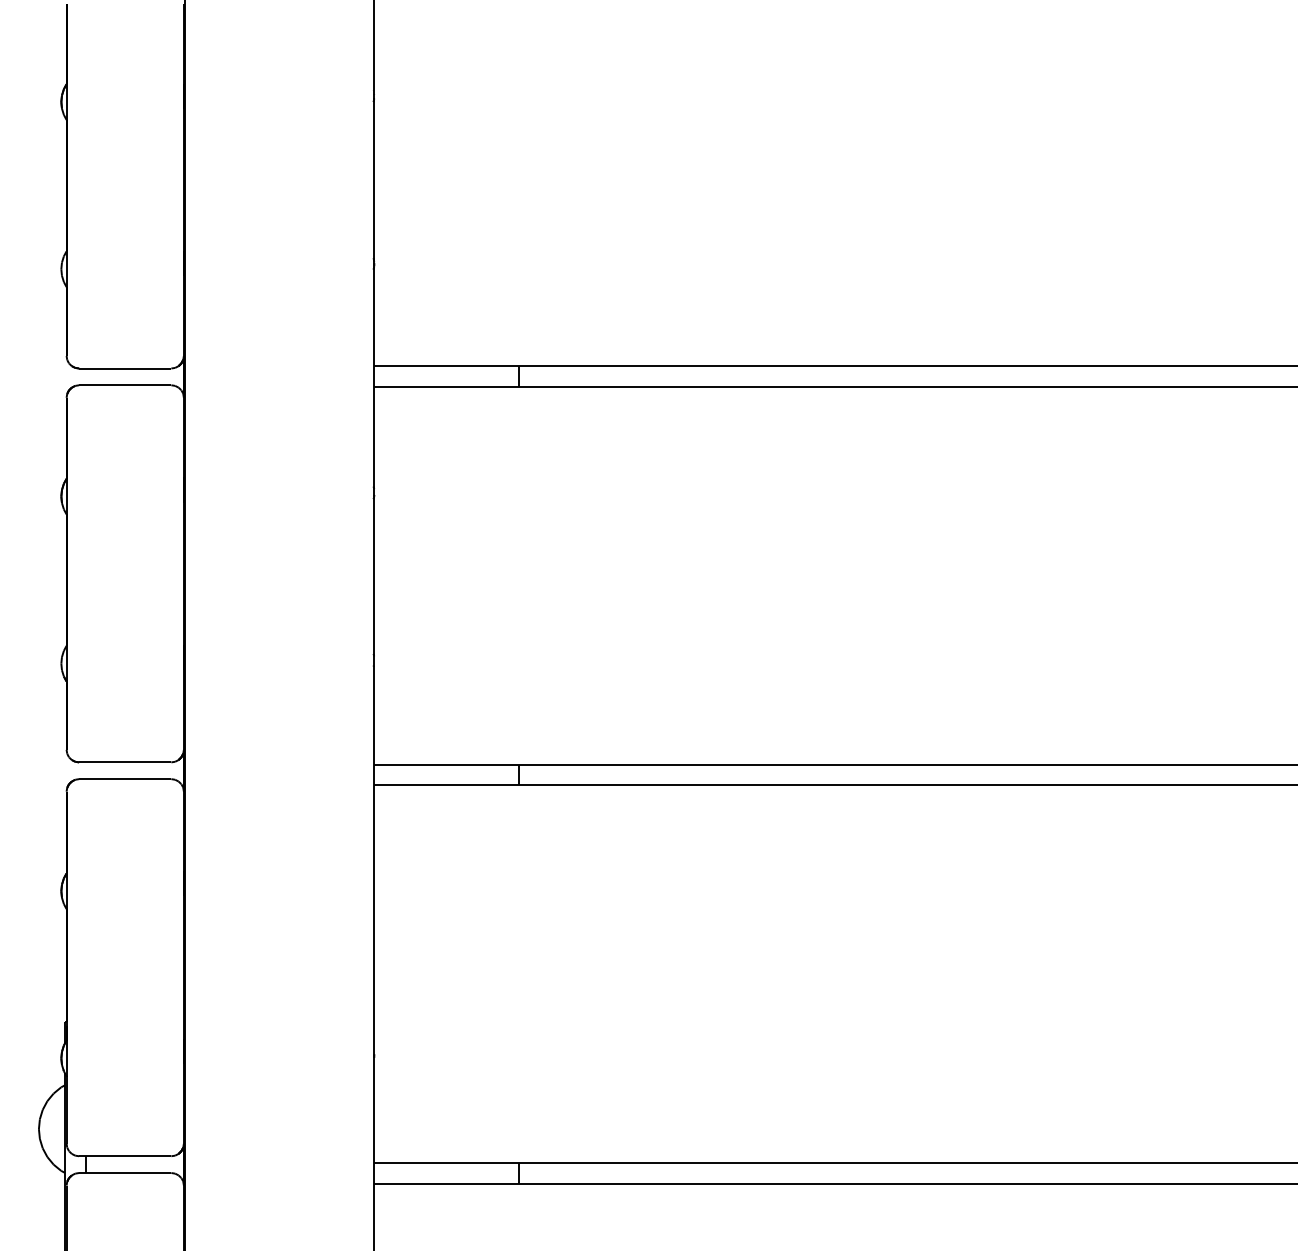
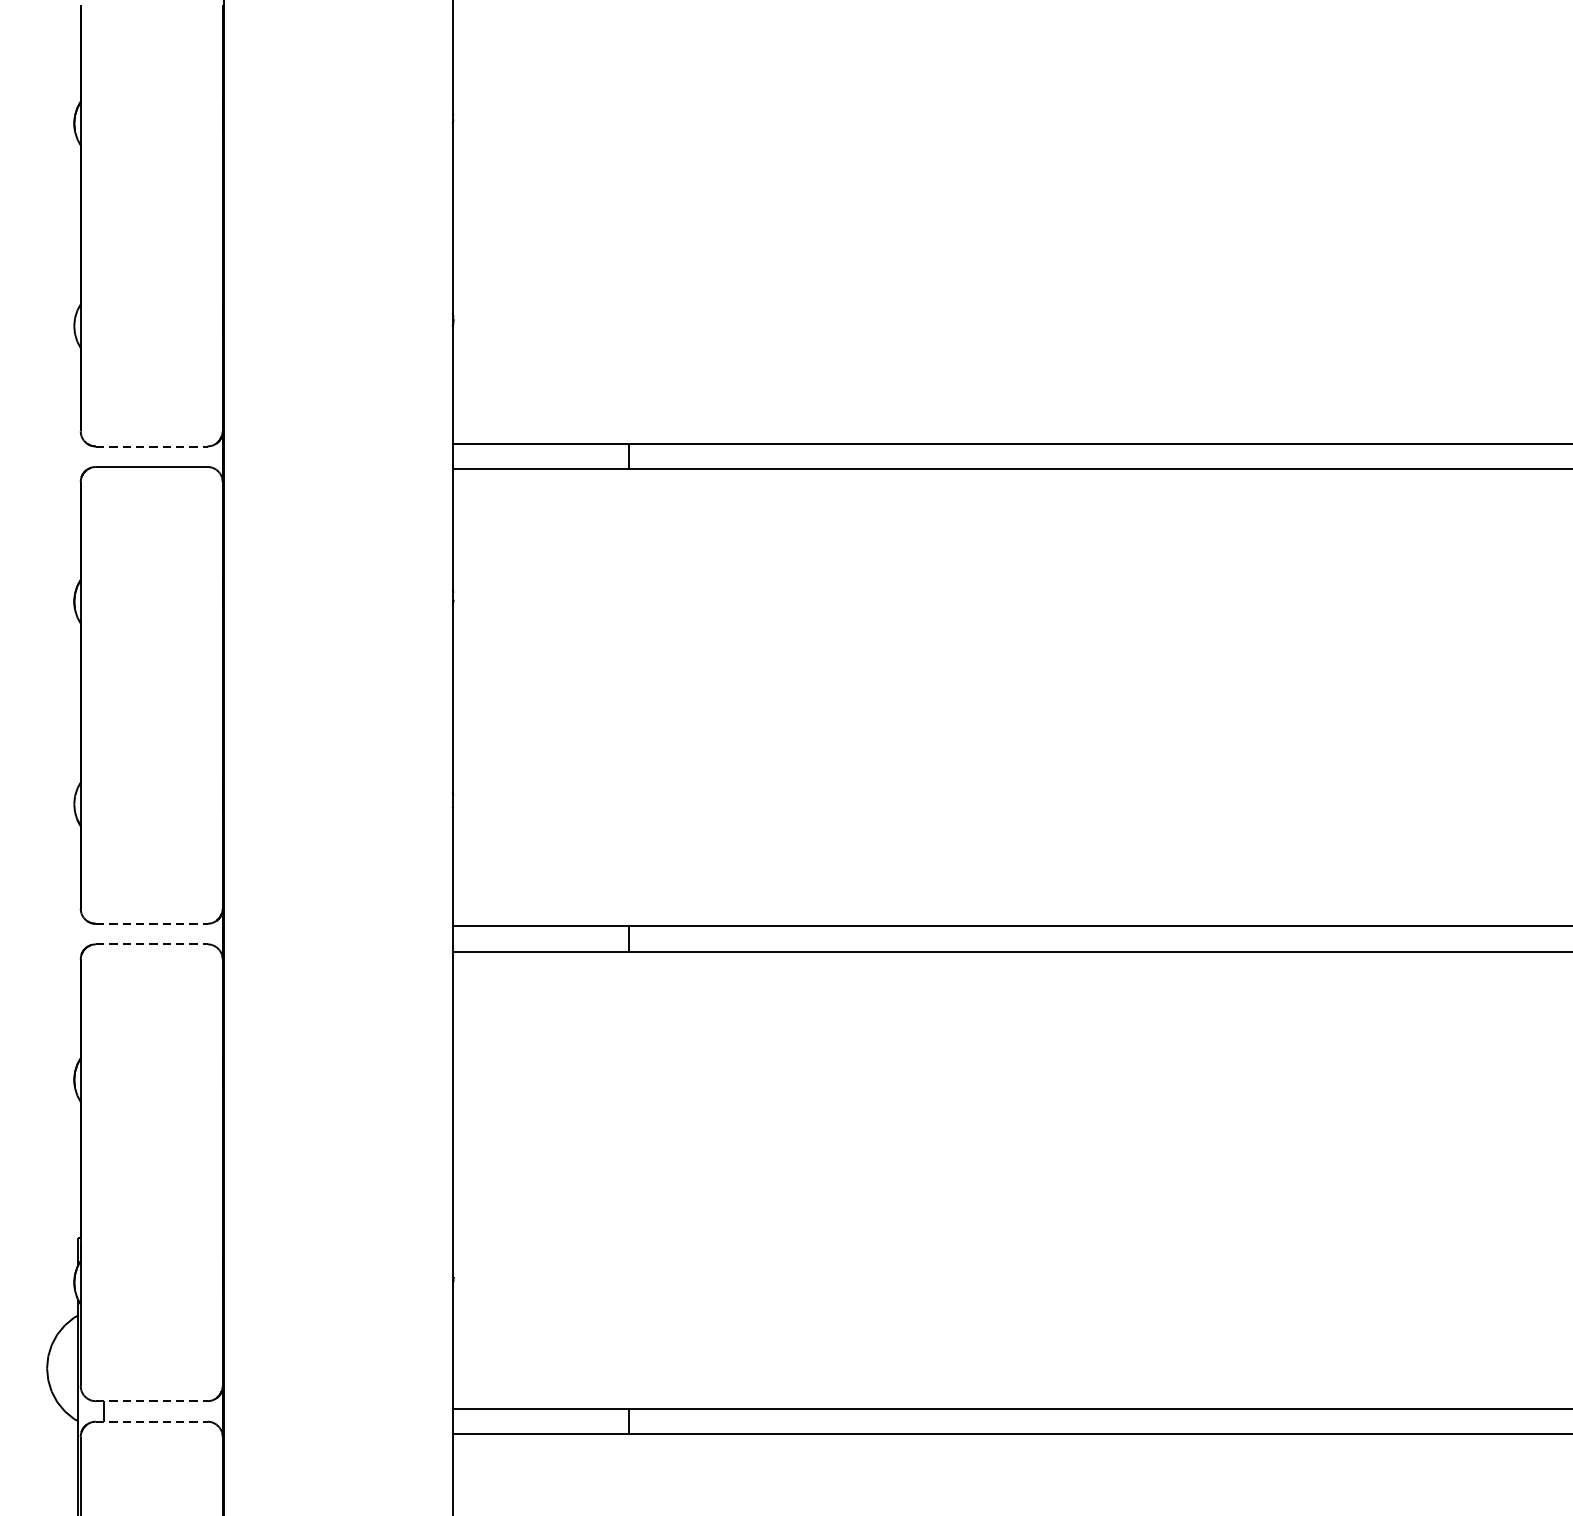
line: (125, 368) -> (152, 446), solid -> dashed
line: (125, 762) -> (152, 924), solid -> dashed
line: (125, 779) -> (152, 944), solid -> dashed
line: (125, 1156) -> (152, 1401), solid -> dashed
line: (125, 1173) -> (152, 1422), solid -> dashed

